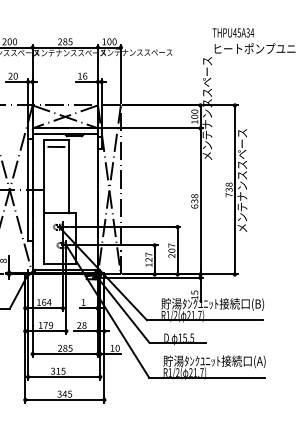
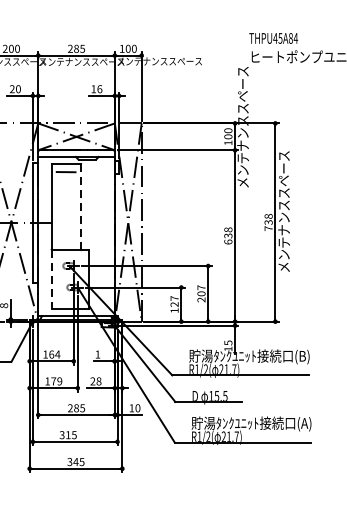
text: (247, 32) -> (290, 37), THPU45A34 -> THPU45A84
line: (69, 177) -> (81, 207), solid -> dashed
line: (44, 239) -> (52, 280), solid -> dashed

